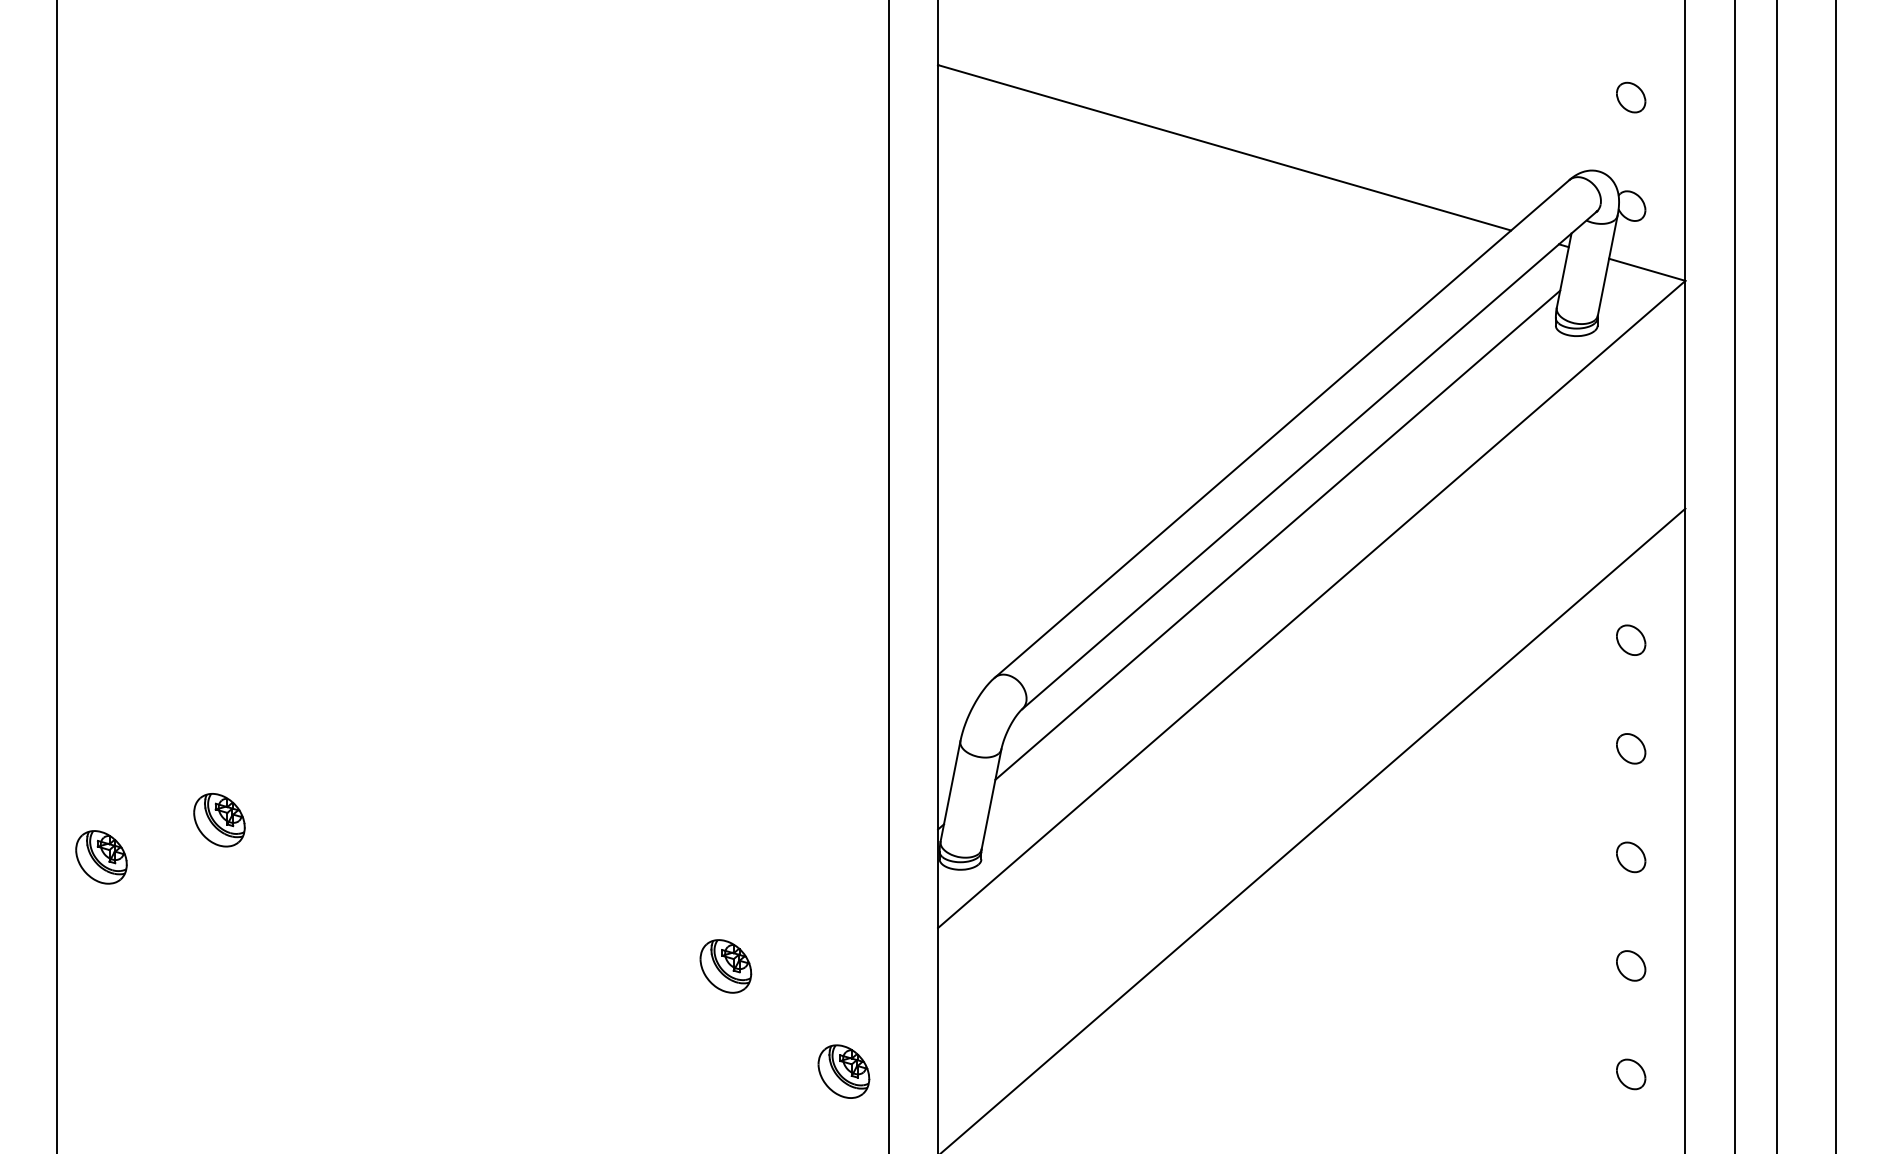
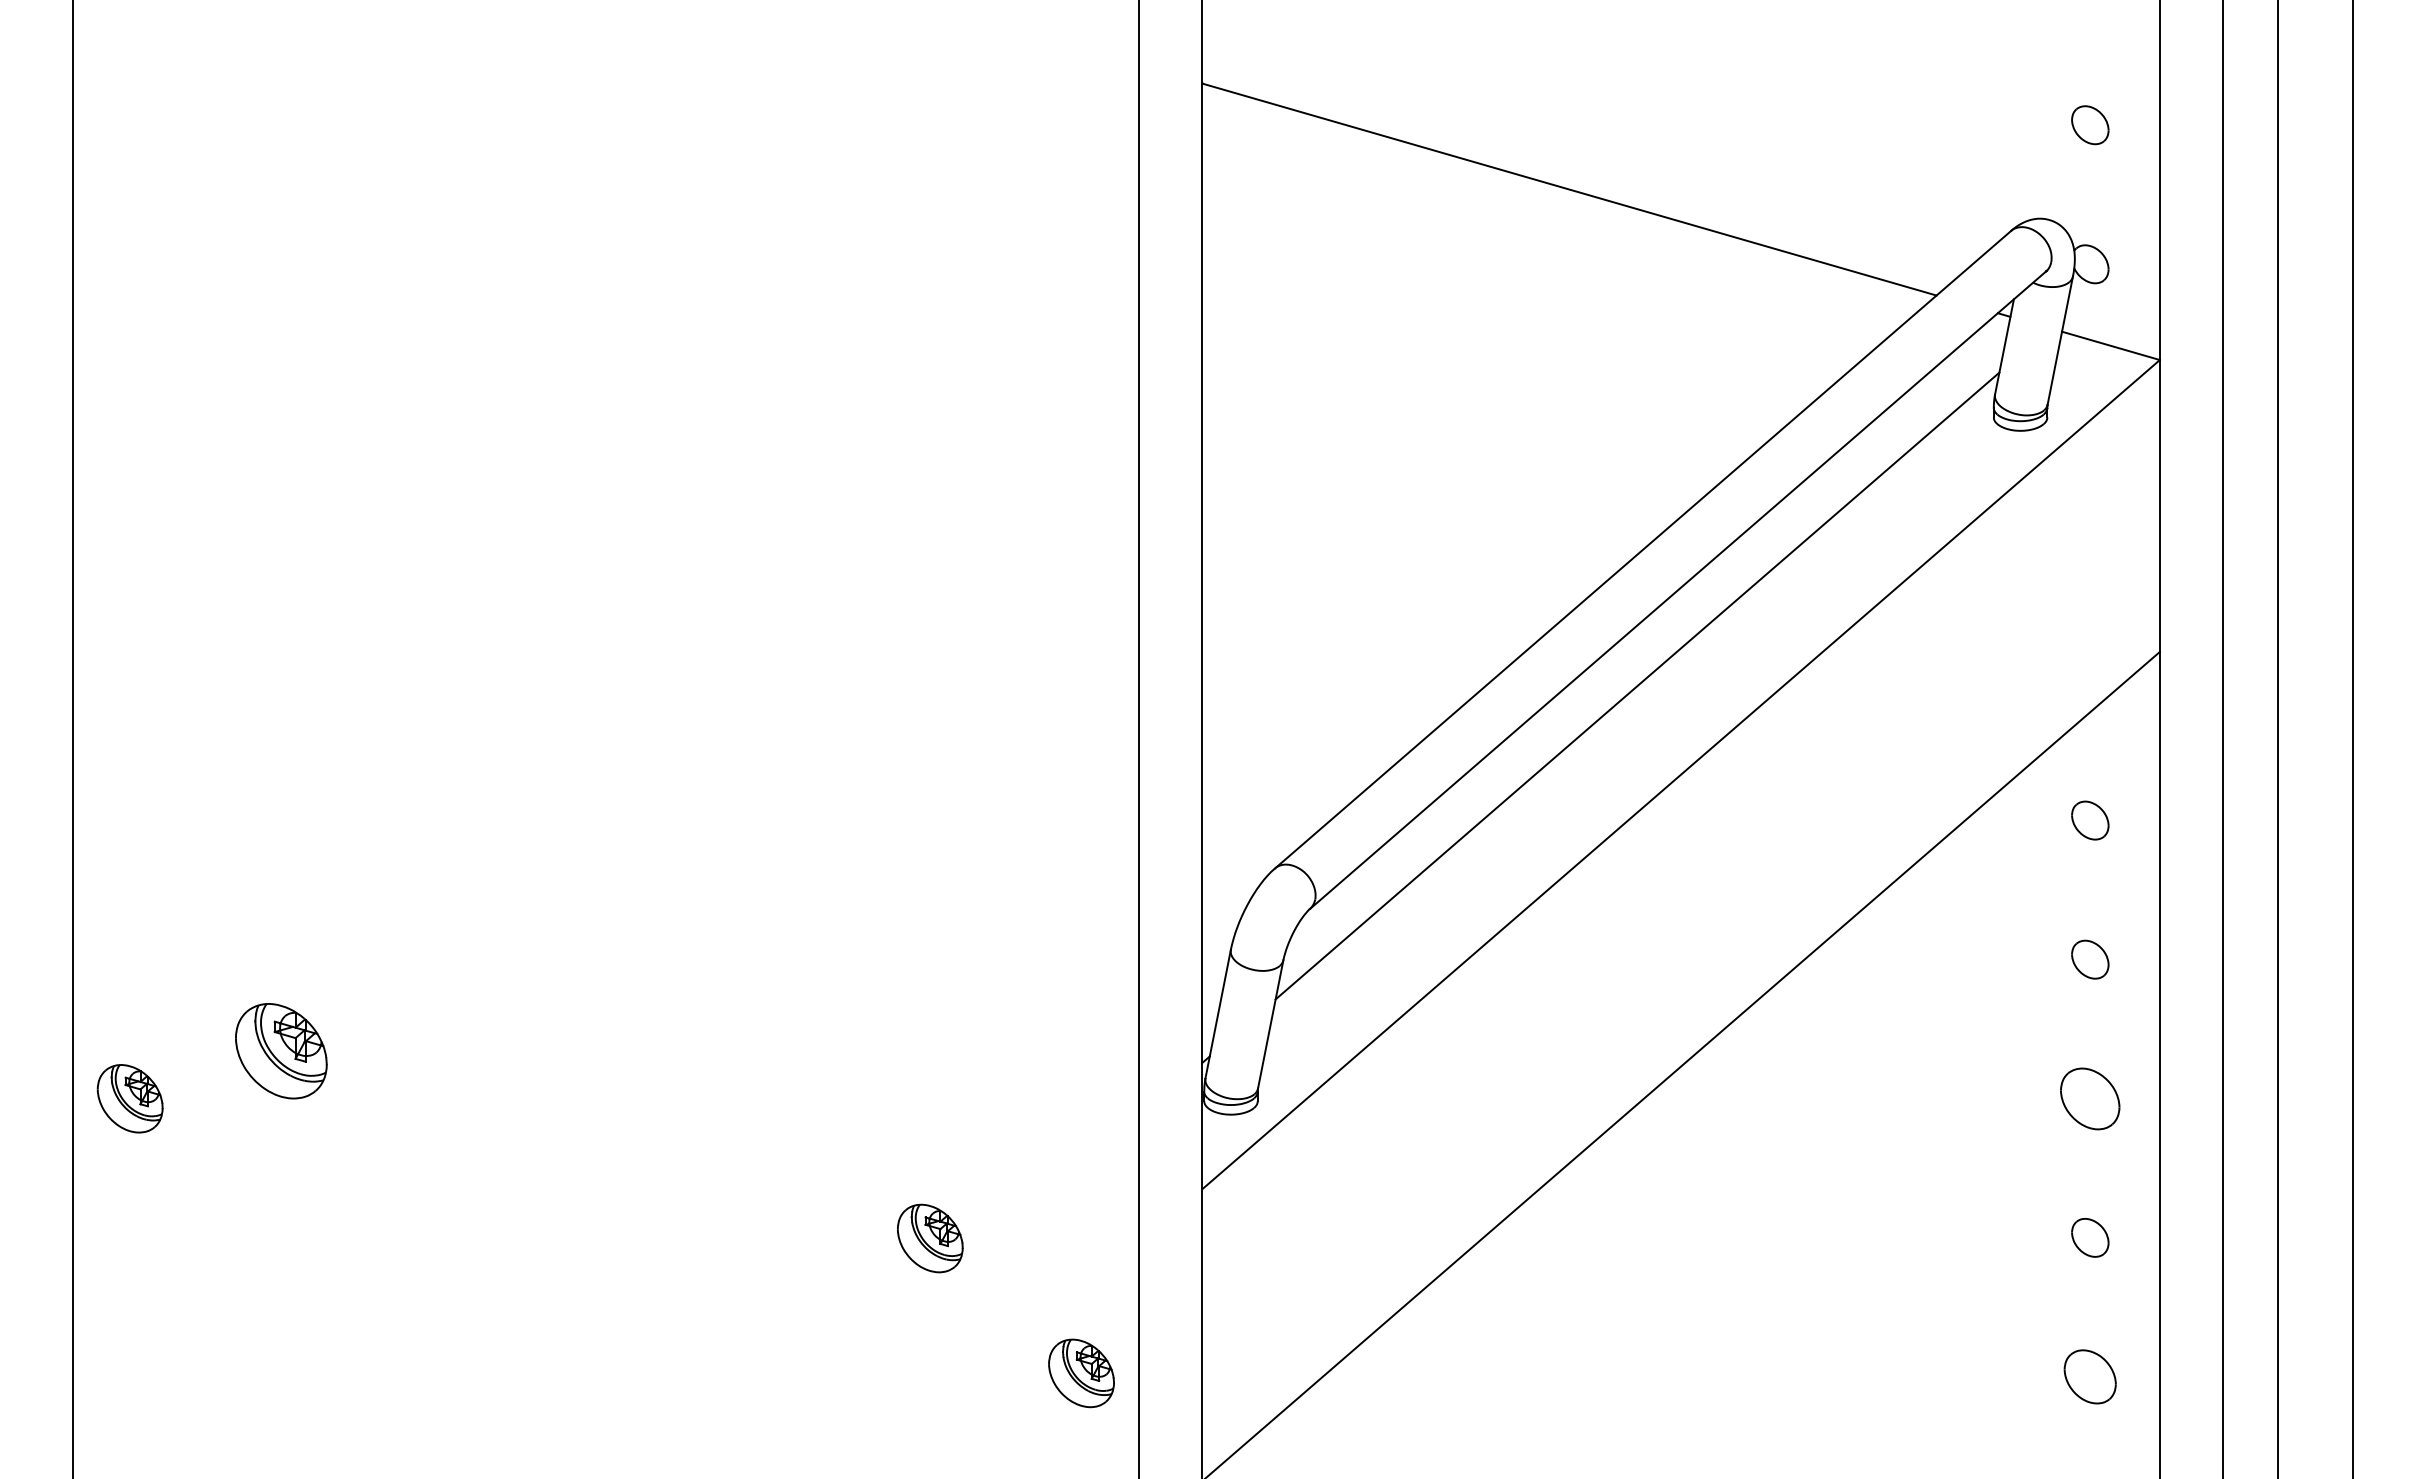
part: (219, 819) -> (281, 1050), size x1.4
part: (1631, 857) -> (2090, 1098), size x1.6
part: (1631, 1074) -> (2090, 1376), size x1.4

